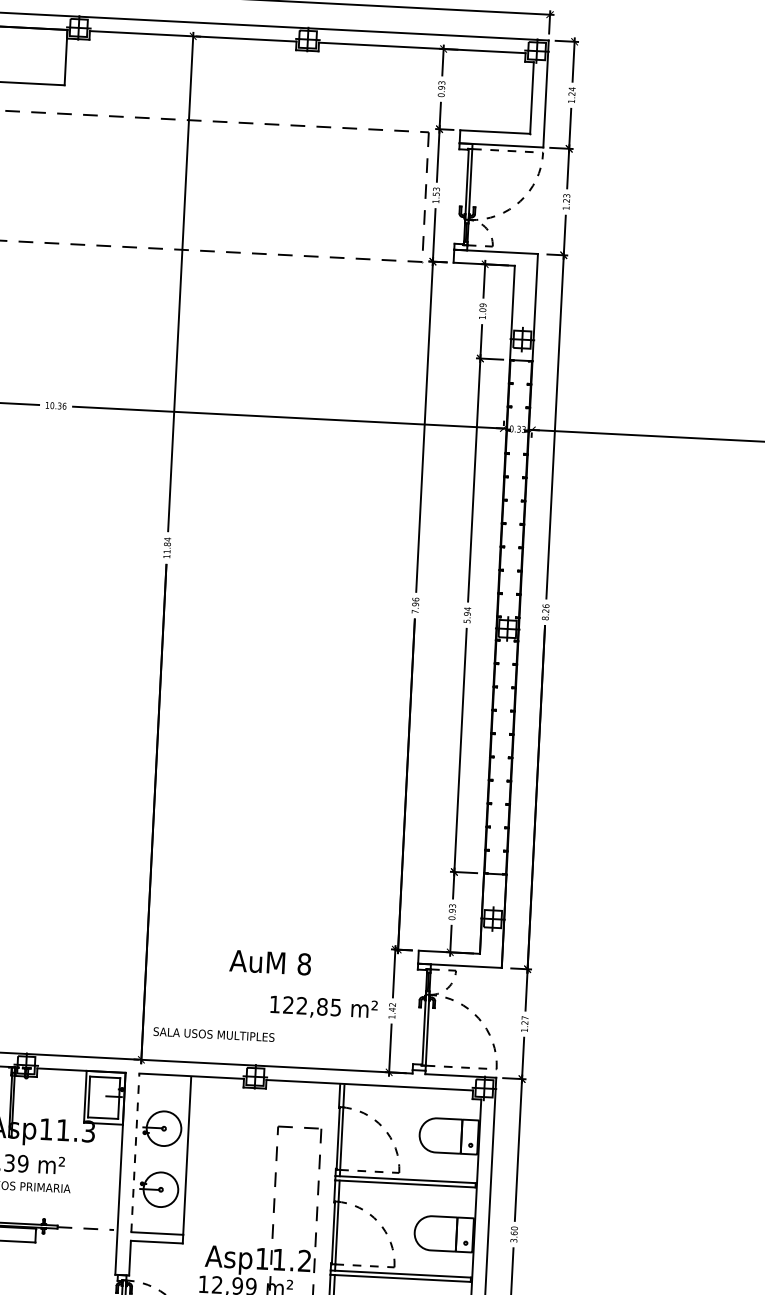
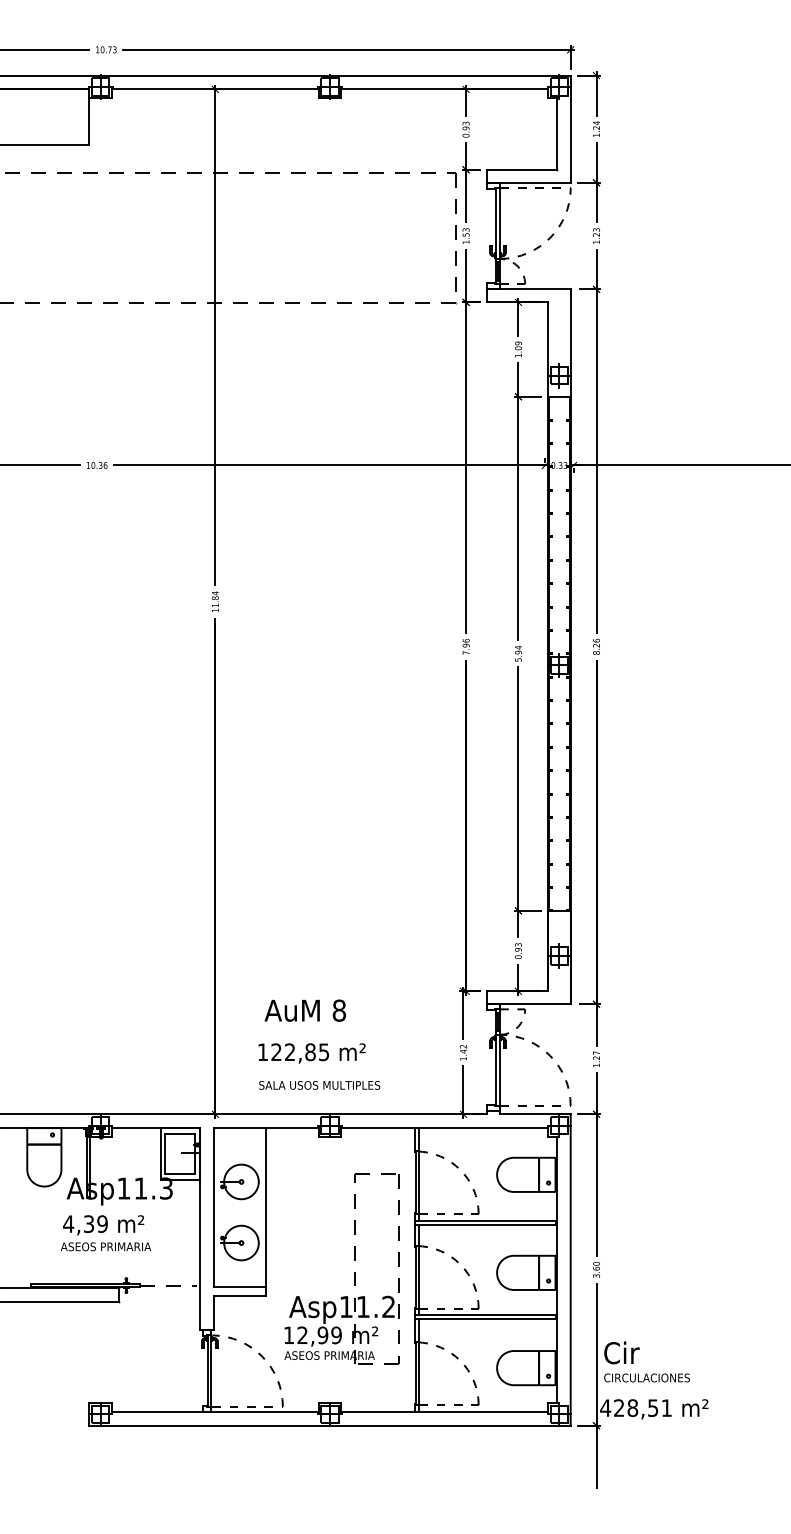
text: (269, 962) -> (304, 1010), moved
text: (323, 1008) -> (311, 1053), moved
text: (213, 1034) -> (319, 1085), moved
line: (135, 1152) -> (214, 1207), dashed -> solid

